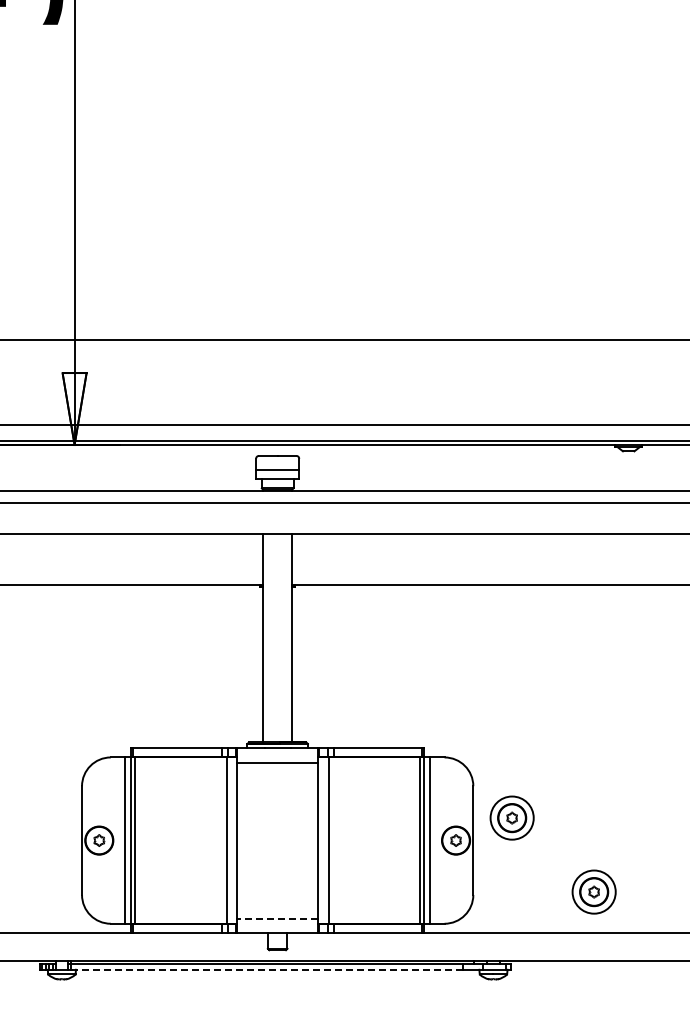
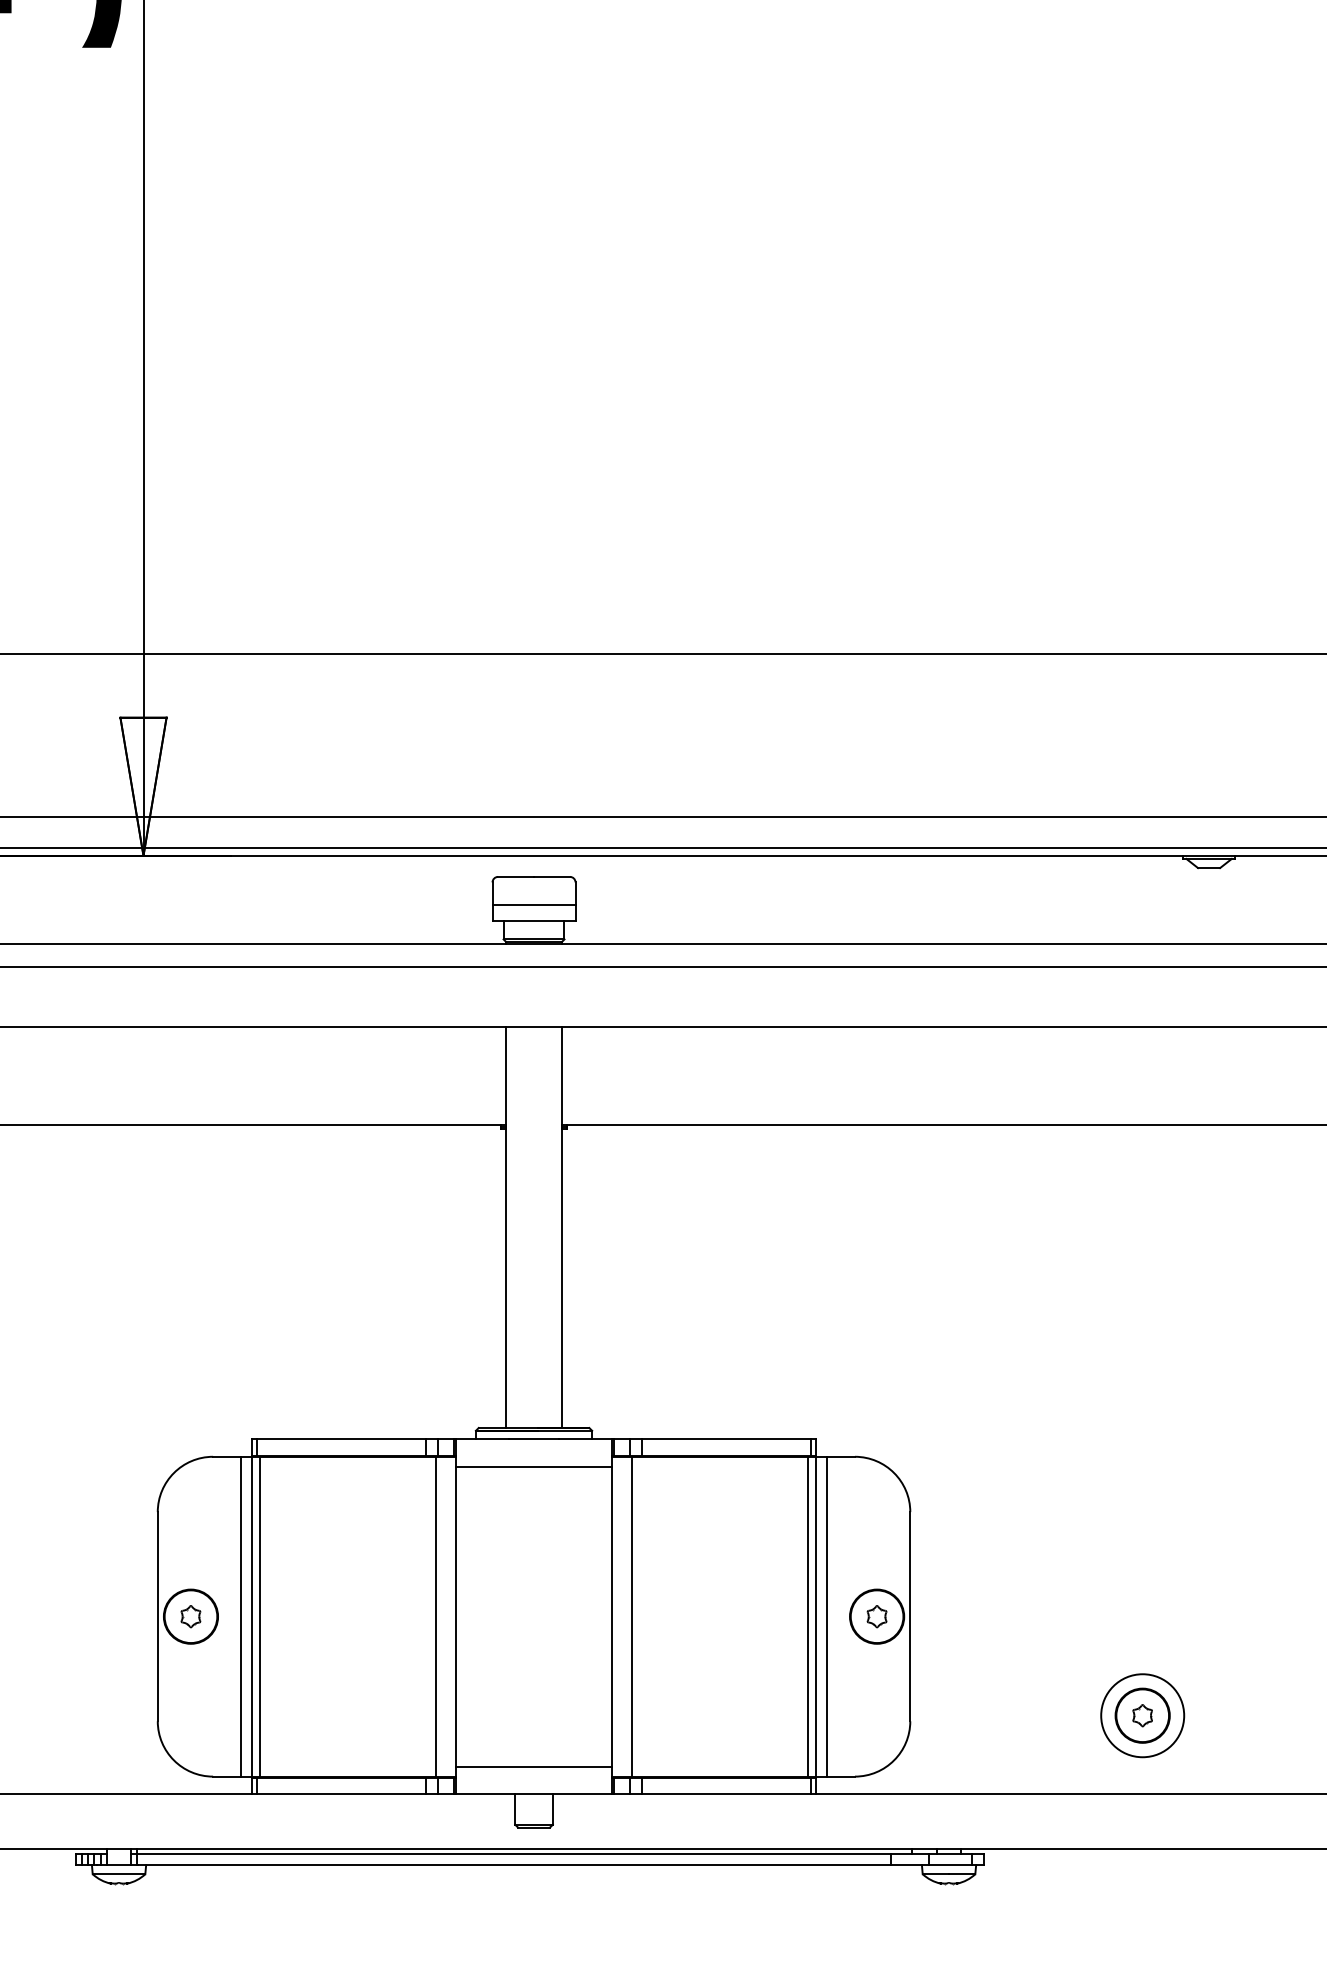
part: (511, 817) -> (983, 1572), removed
line: (277, 918) -> (533, 1766), dashed -> solid
line: (267, 969) -> (514, 1864), dashed -> solid

